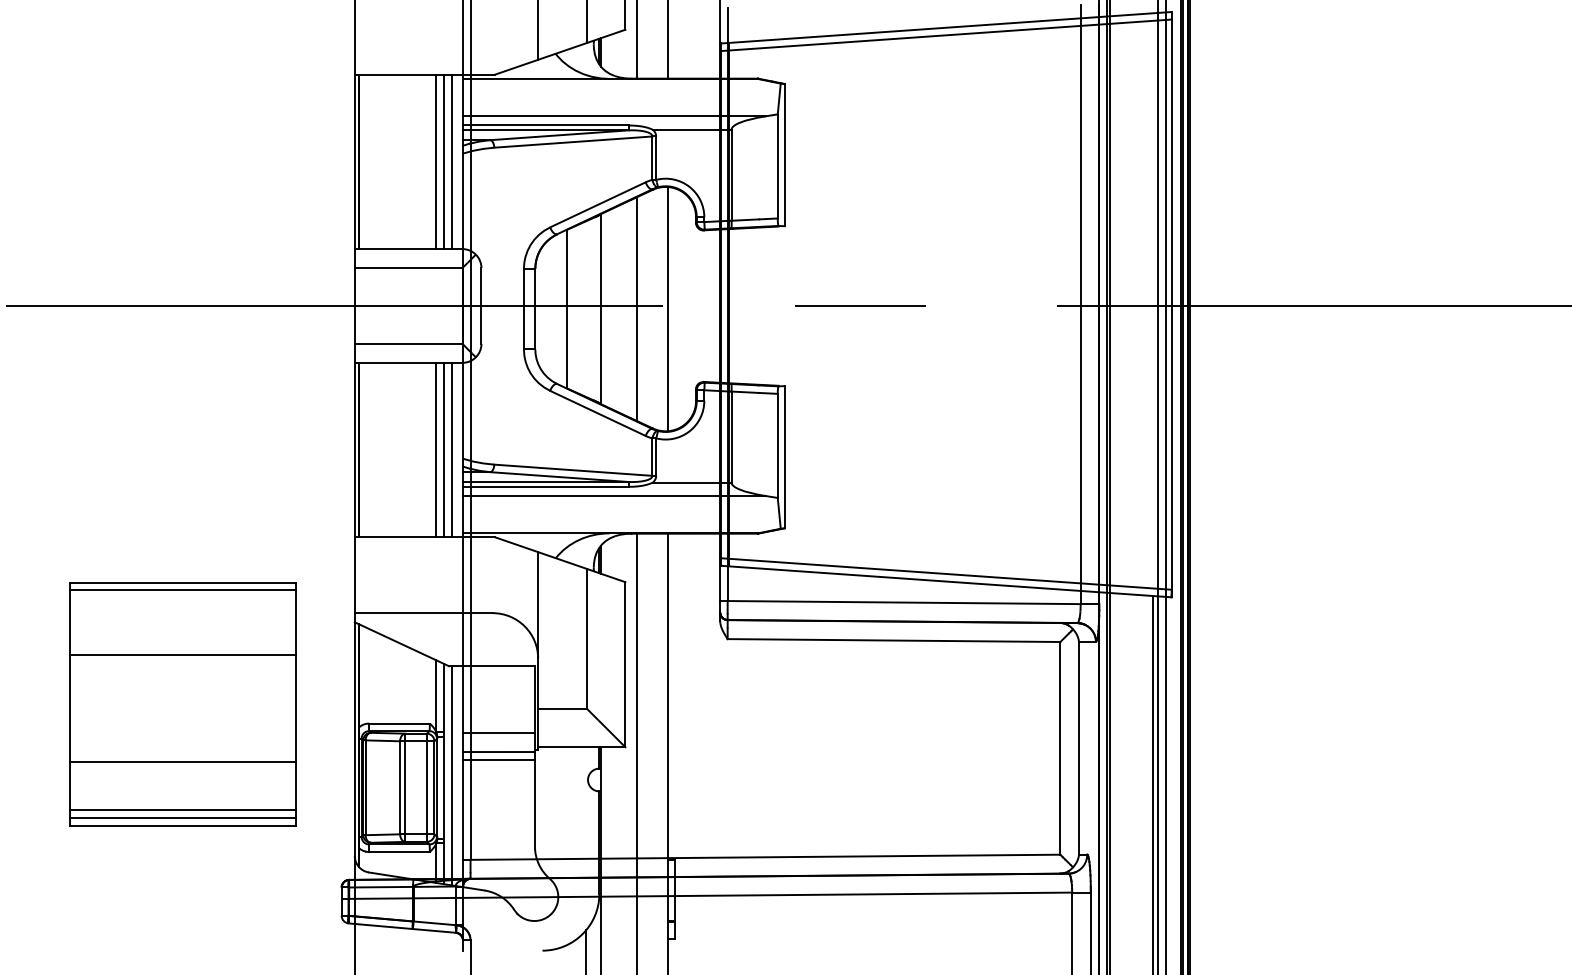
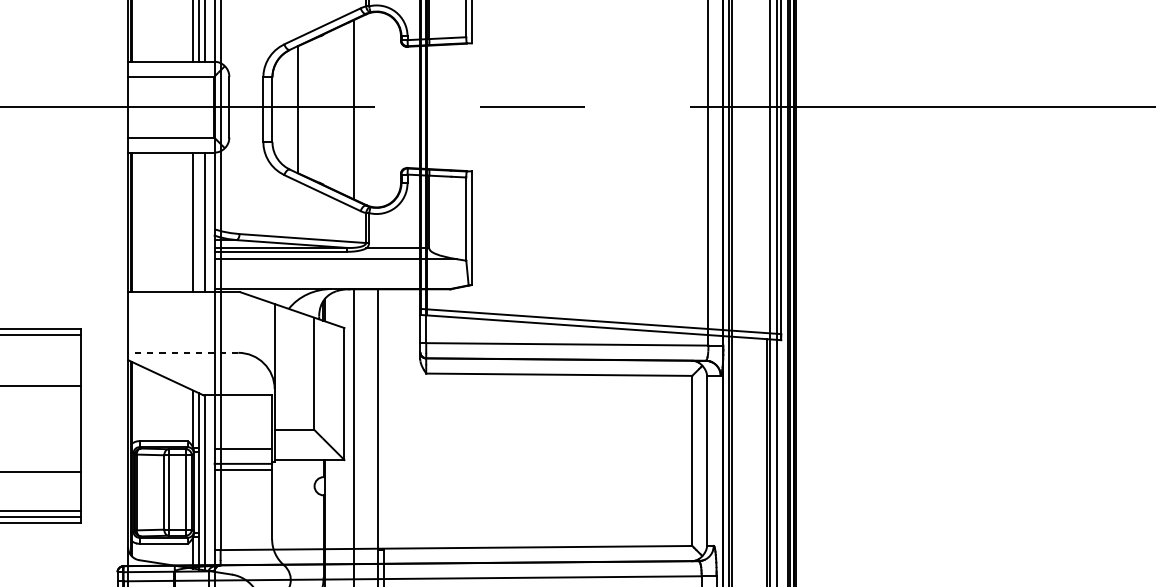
line: (667, 308) -> (378, 109), removed
line: (601, 309) -> (325, 110), removed
line: (444, 449) -> (199, 221), removed
line: (423, 613) -> (183, 353), solid -> dashed

